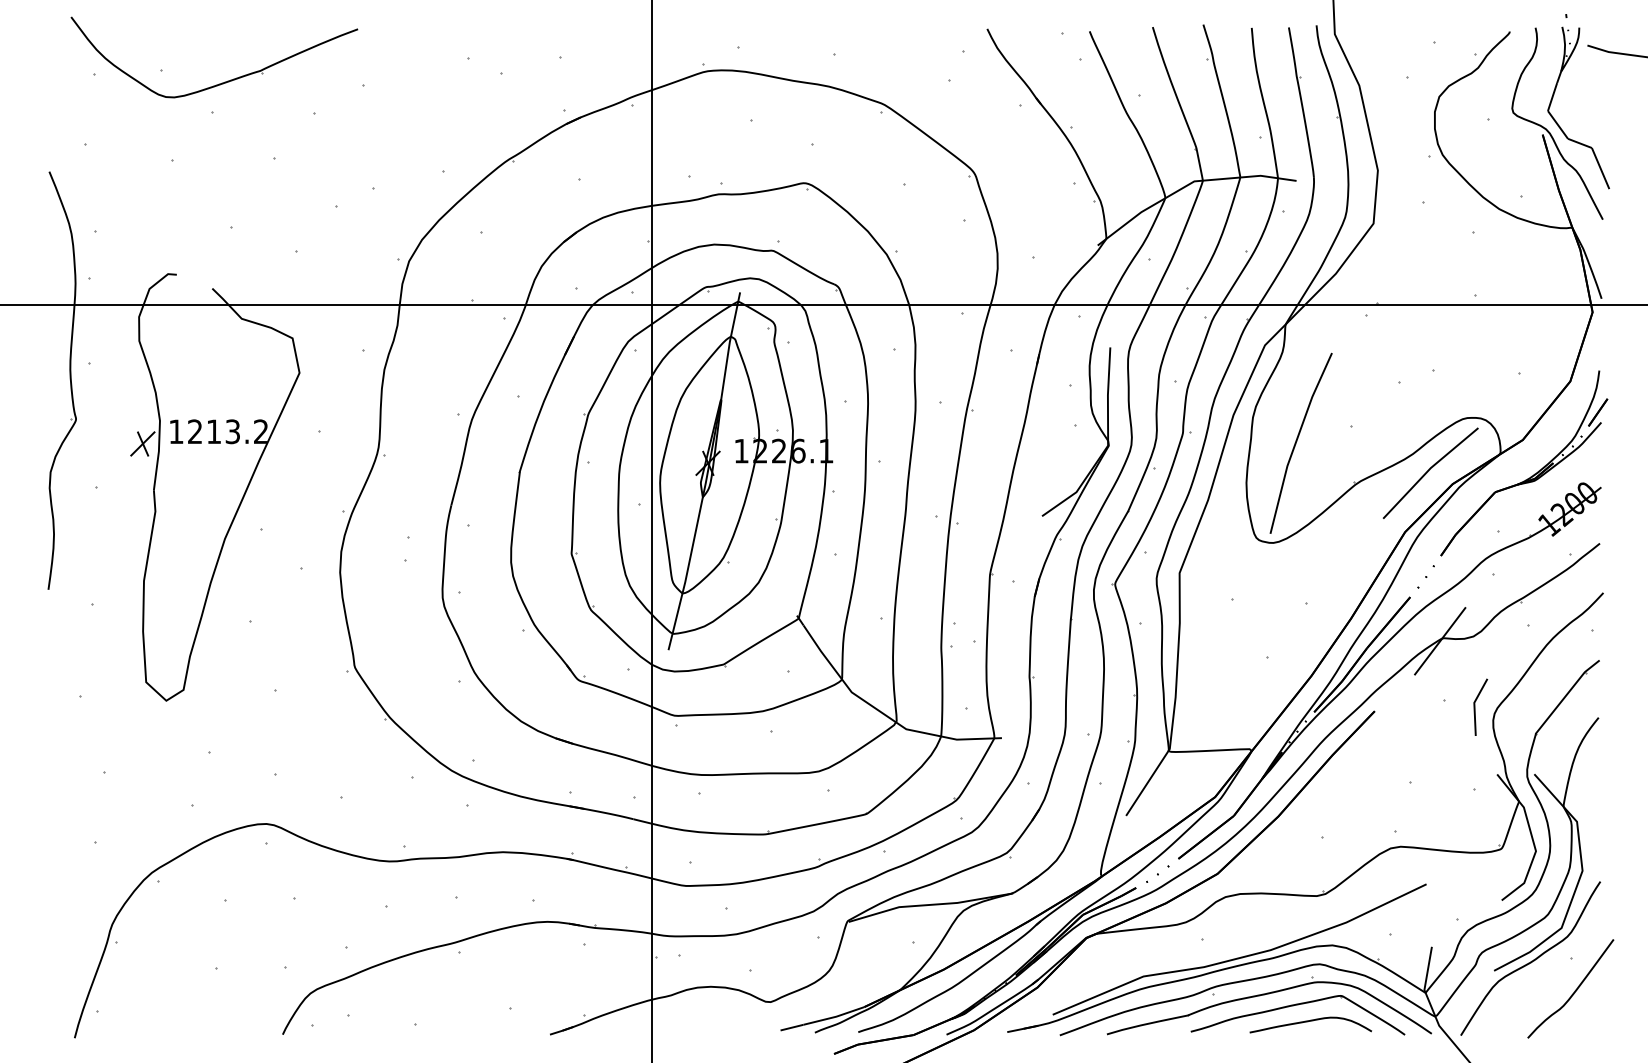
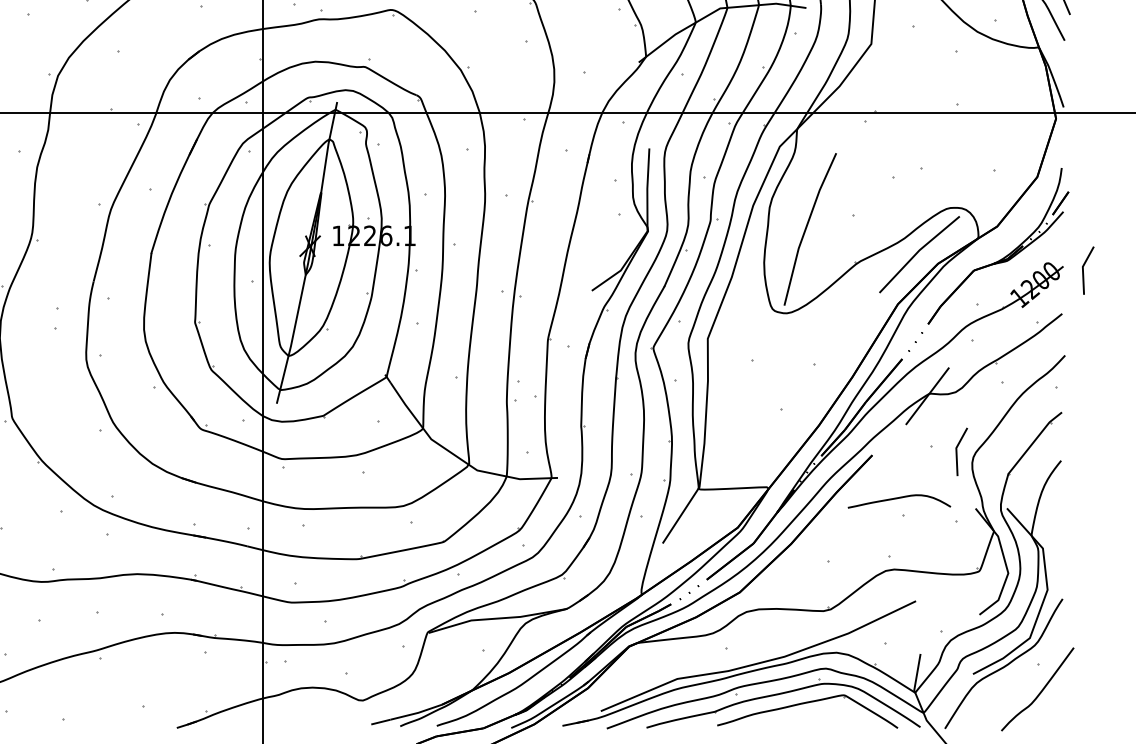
line: (1625, 491) -> (1083, 269), added
curve: (1308, 1022) -> (897, 499), moved

